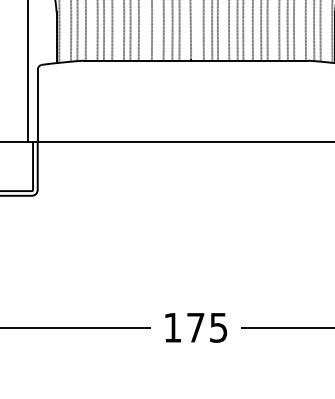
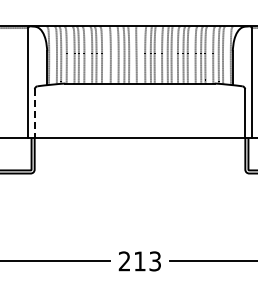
line: (37, 105) -> (34, 113), solid -> dashed
text: (195, 327) -> (139, 261), 175 -> 213

